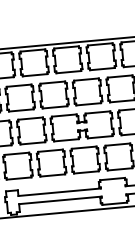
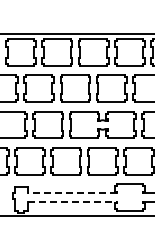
line: (60, 192) -> (72, 193), solid -> dashed
line: (60, 200) -> (72, 202), solid -> dashed

